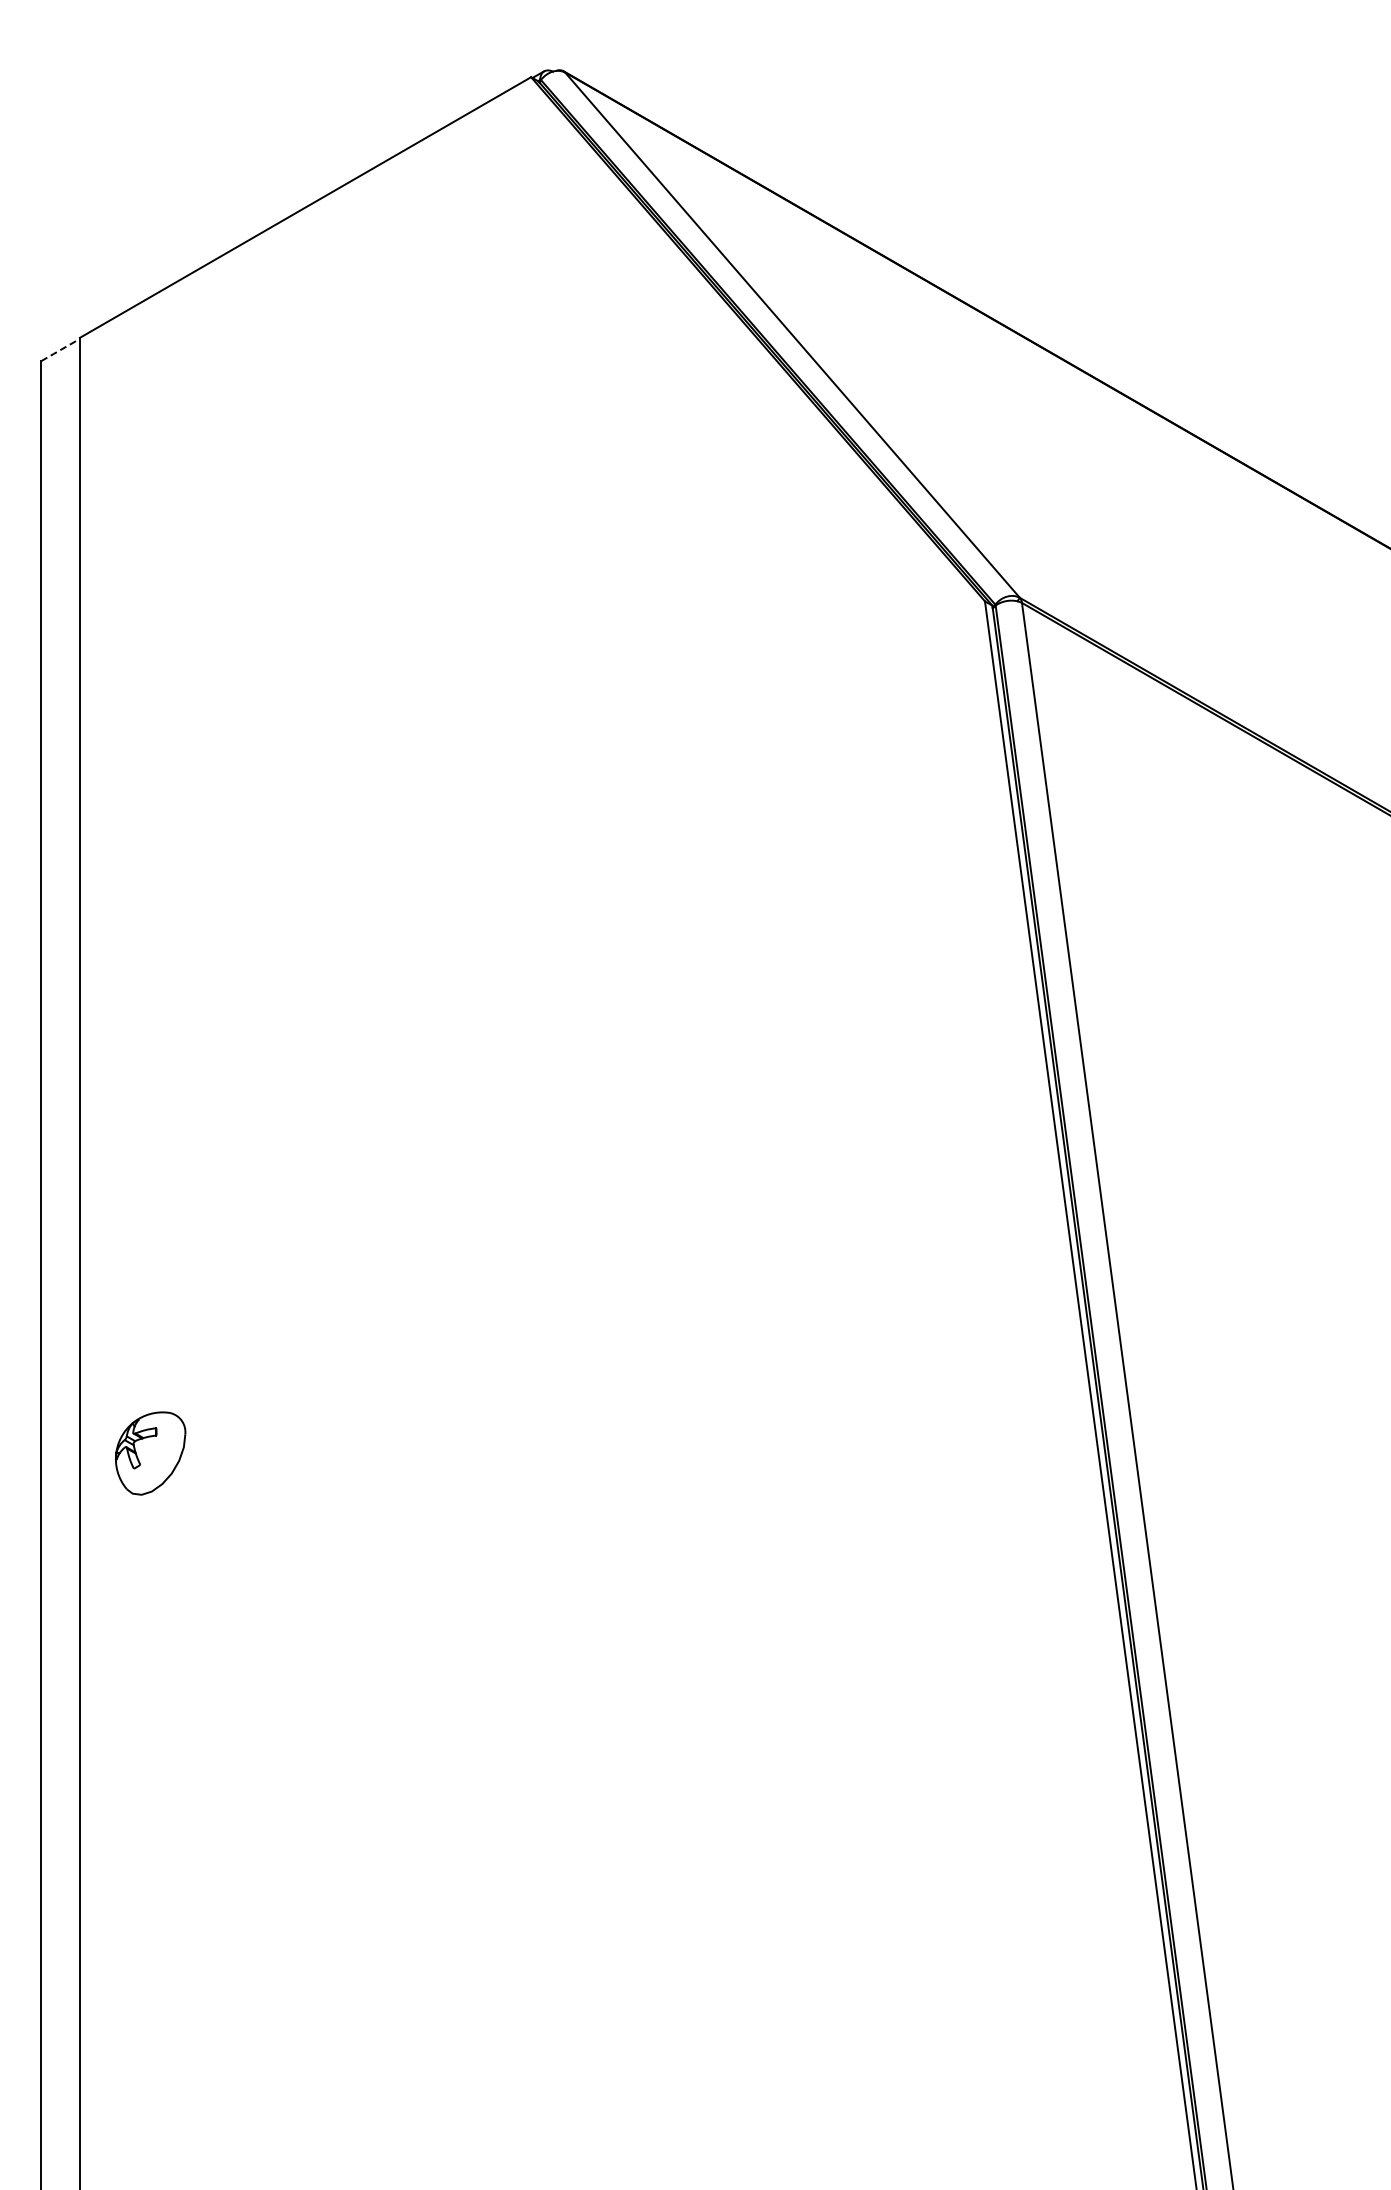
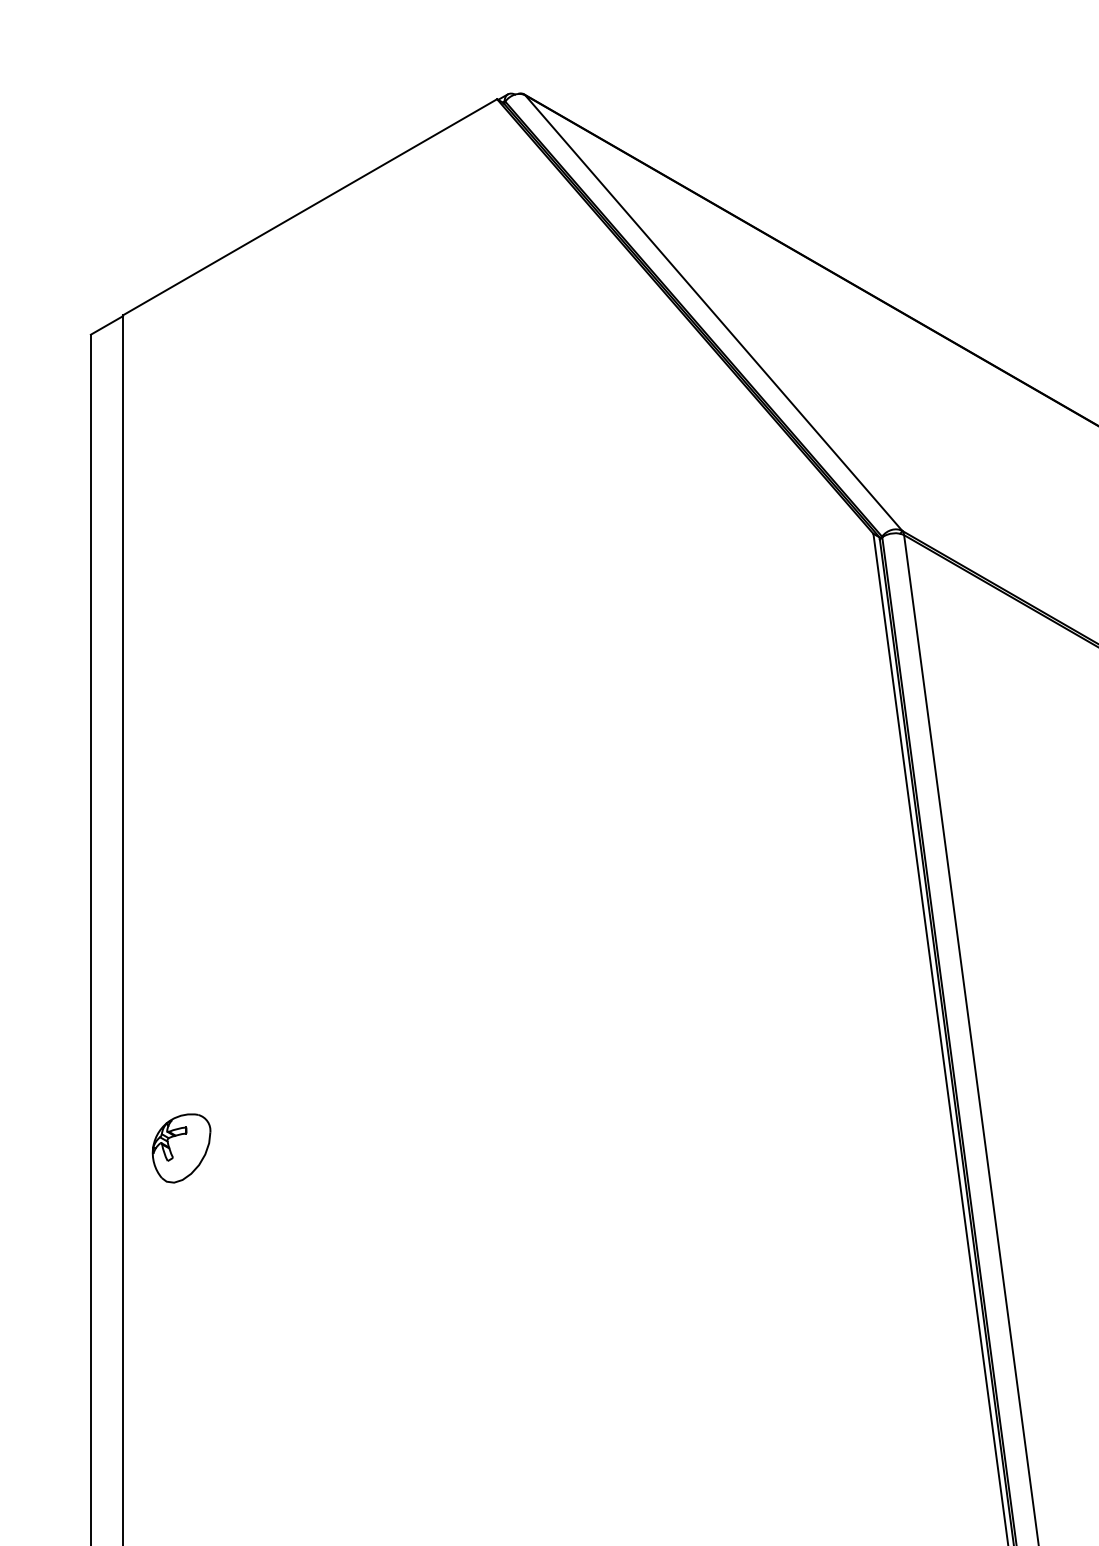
line: (61, 349) -> (107, 325), dashed -> solid
part: (150, 1453) -> (181, 1148), moved

